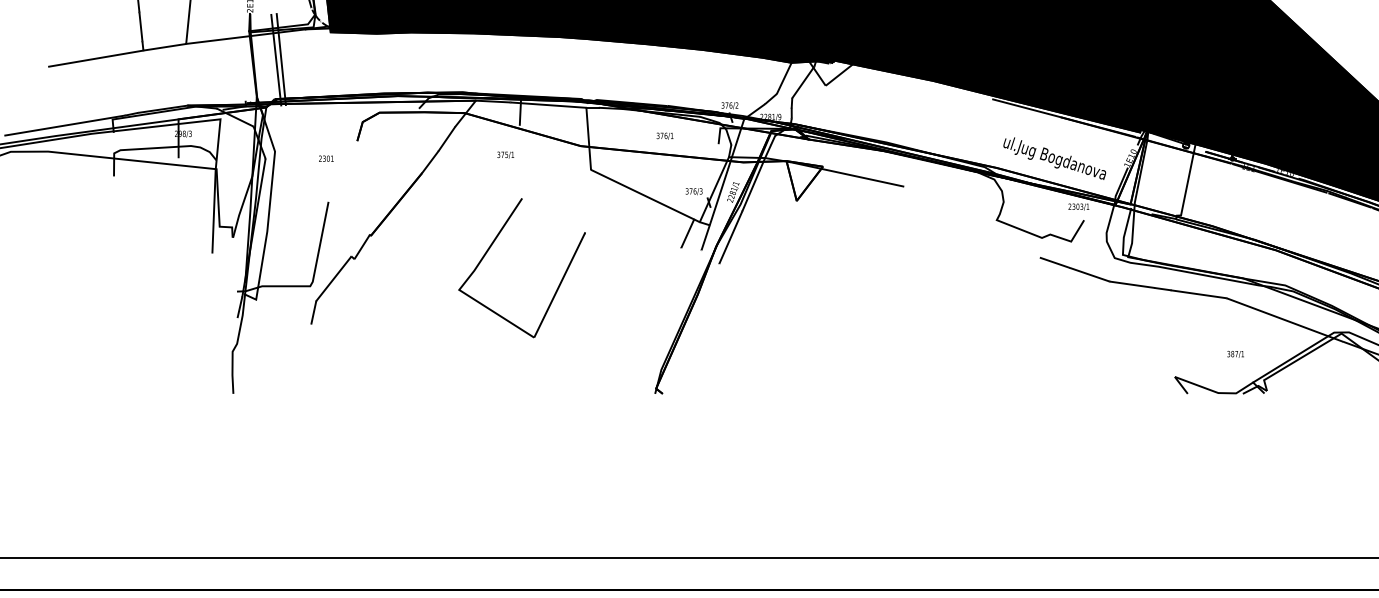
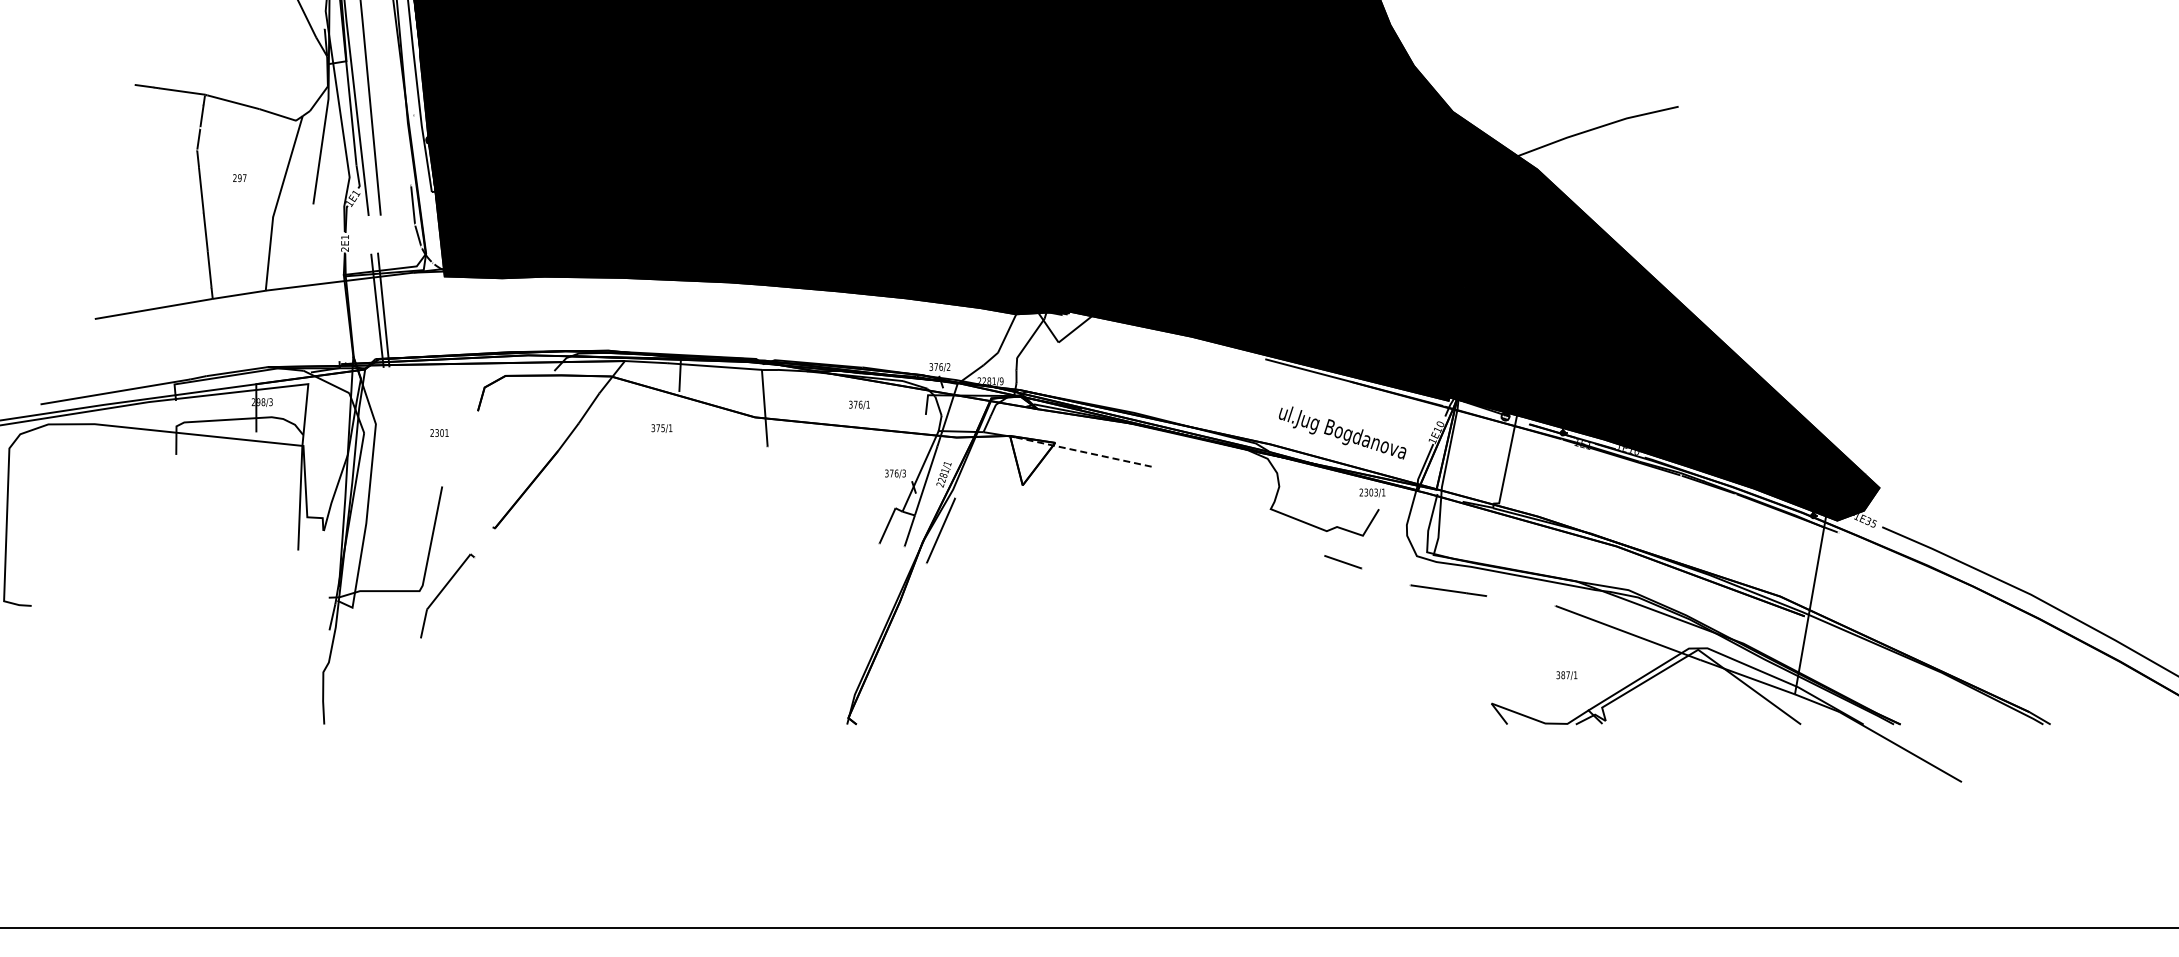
line: (847, 174) -> (1085, 452), solid -> dashed
line: (753, 184) -> (969, 465), removed
line: (642, 194) -> (831, 477), removed
part: (491, 246) -> (644, 541), removed
line: (361, 247) -> (483, 542), removed
line: (1089, 274) -> (1385, 576), removed
line: (1198, 293) -> (1520, 600), removed

